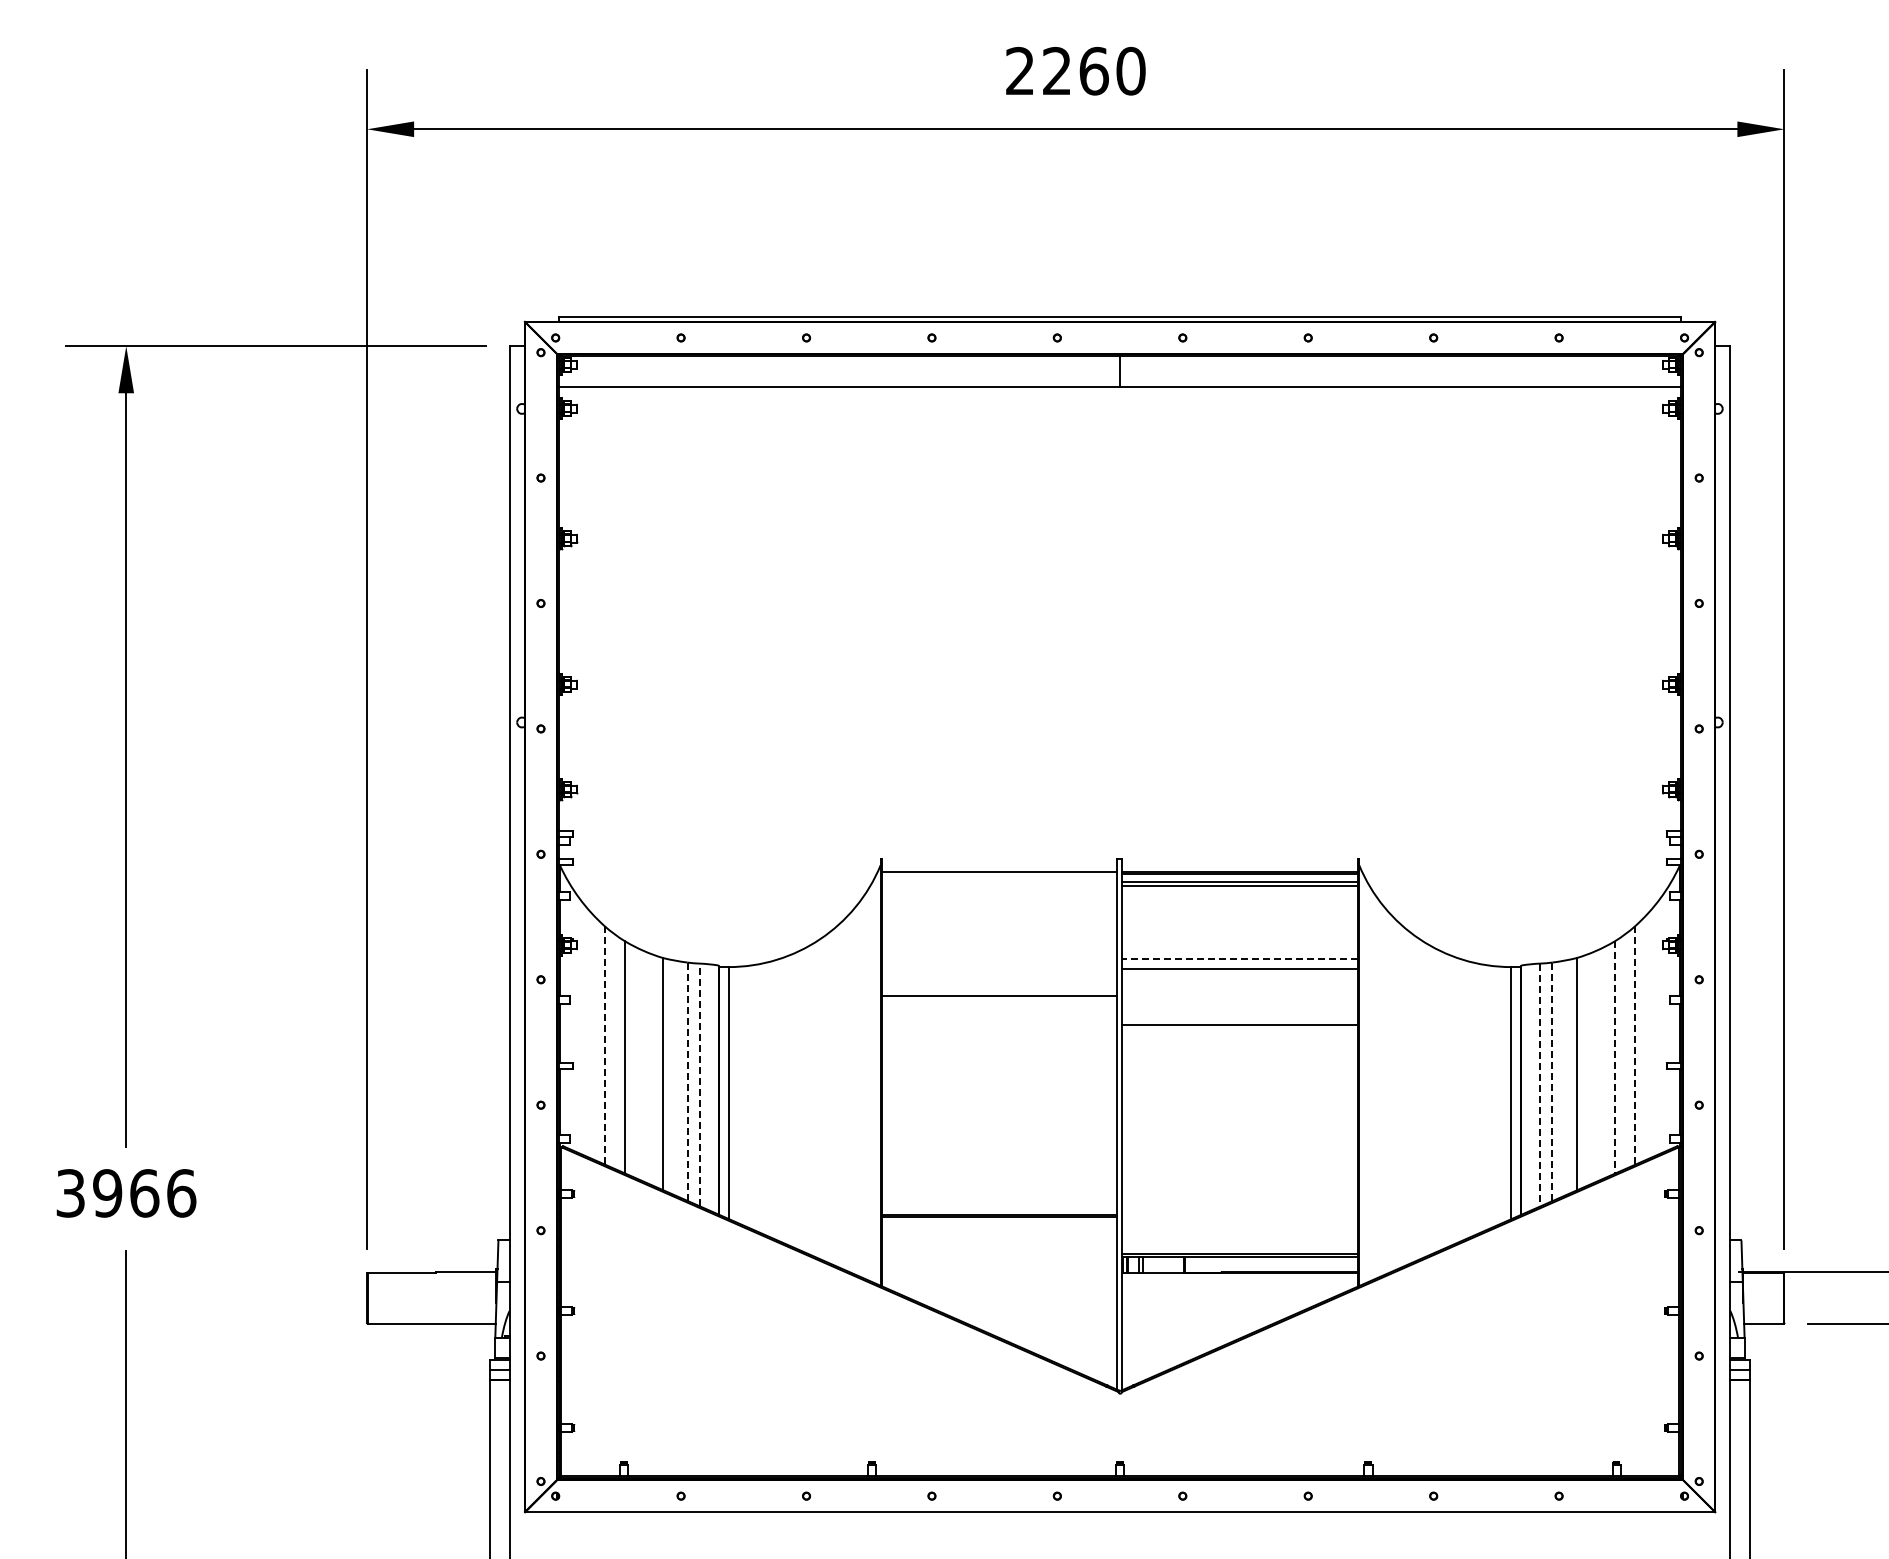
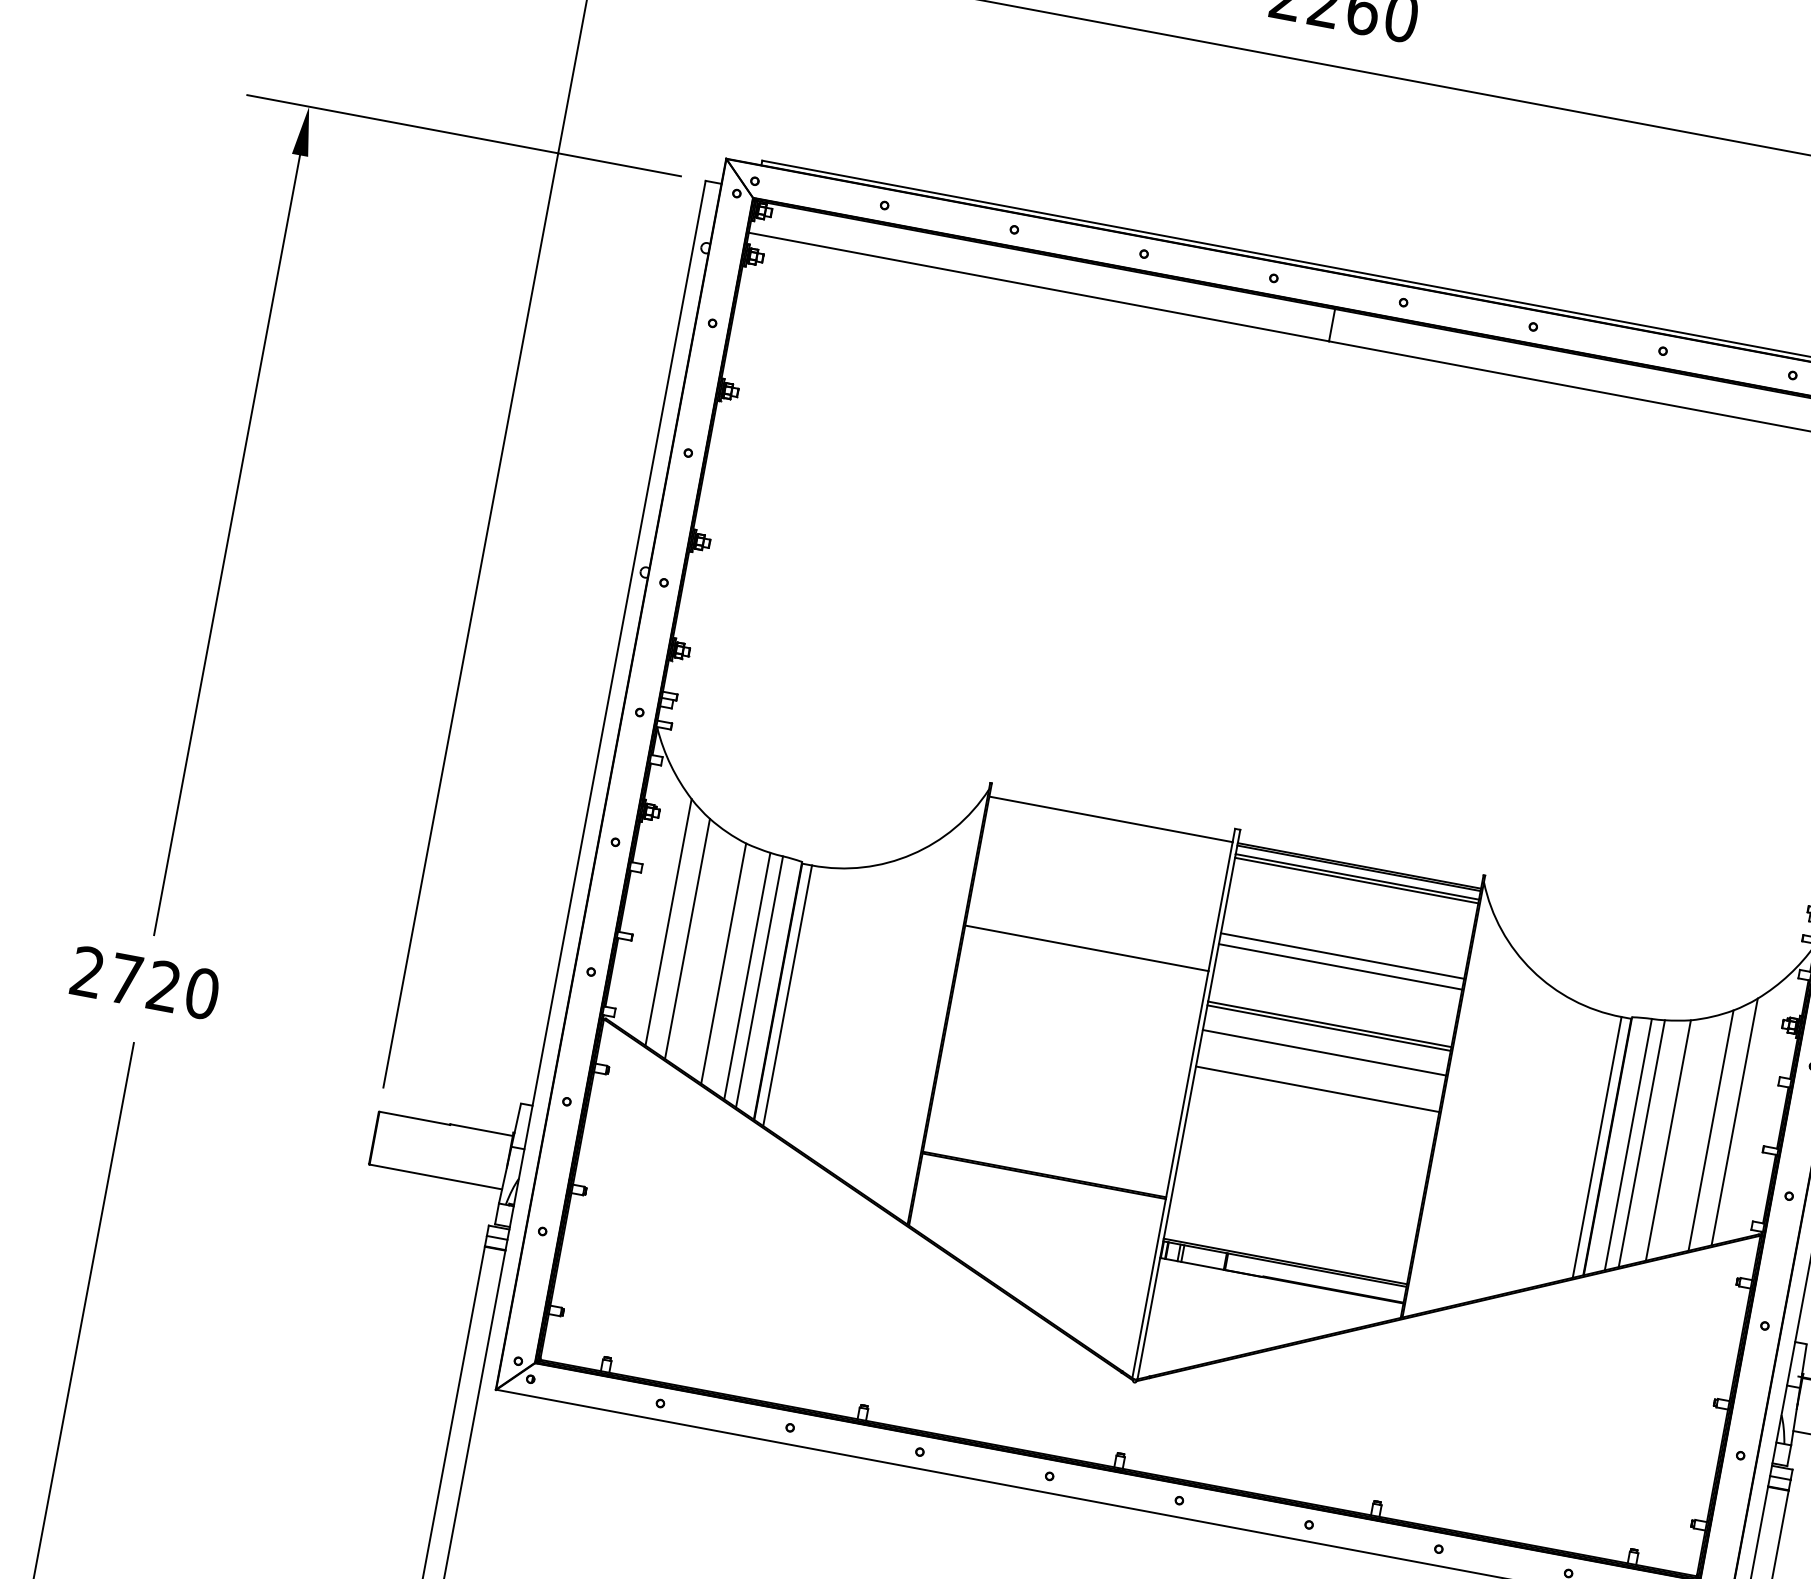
line: (1240, 958) -> (1343, 955), dashed -> solid
line: (1239, 1028) -> (1328, 1027), added
line: (604, 1044) -> (668, 921), dashed -> solid
line: (1635, 1045) -> (1734, 1122), dashed -> solid
line: (1239, 1052) -> (1323, 1052), added
line: (1614, 1058) -> (1710, 1131), dashed -> solid
line: (687, 1081) -> (747, 975), dashed -> solid
line: (1552, 1082) -> (1641, 1144), dashed -> solid
line: (699, 1084) -> (759, 981), dashed -> solid
line: (1539, 1085) -> (1627, 1144), dashed -> solid
line: (1239, 1087) -> (1317, 1088), added
text: (126, 1193) -> (145, 983), 3966 -> 2720

